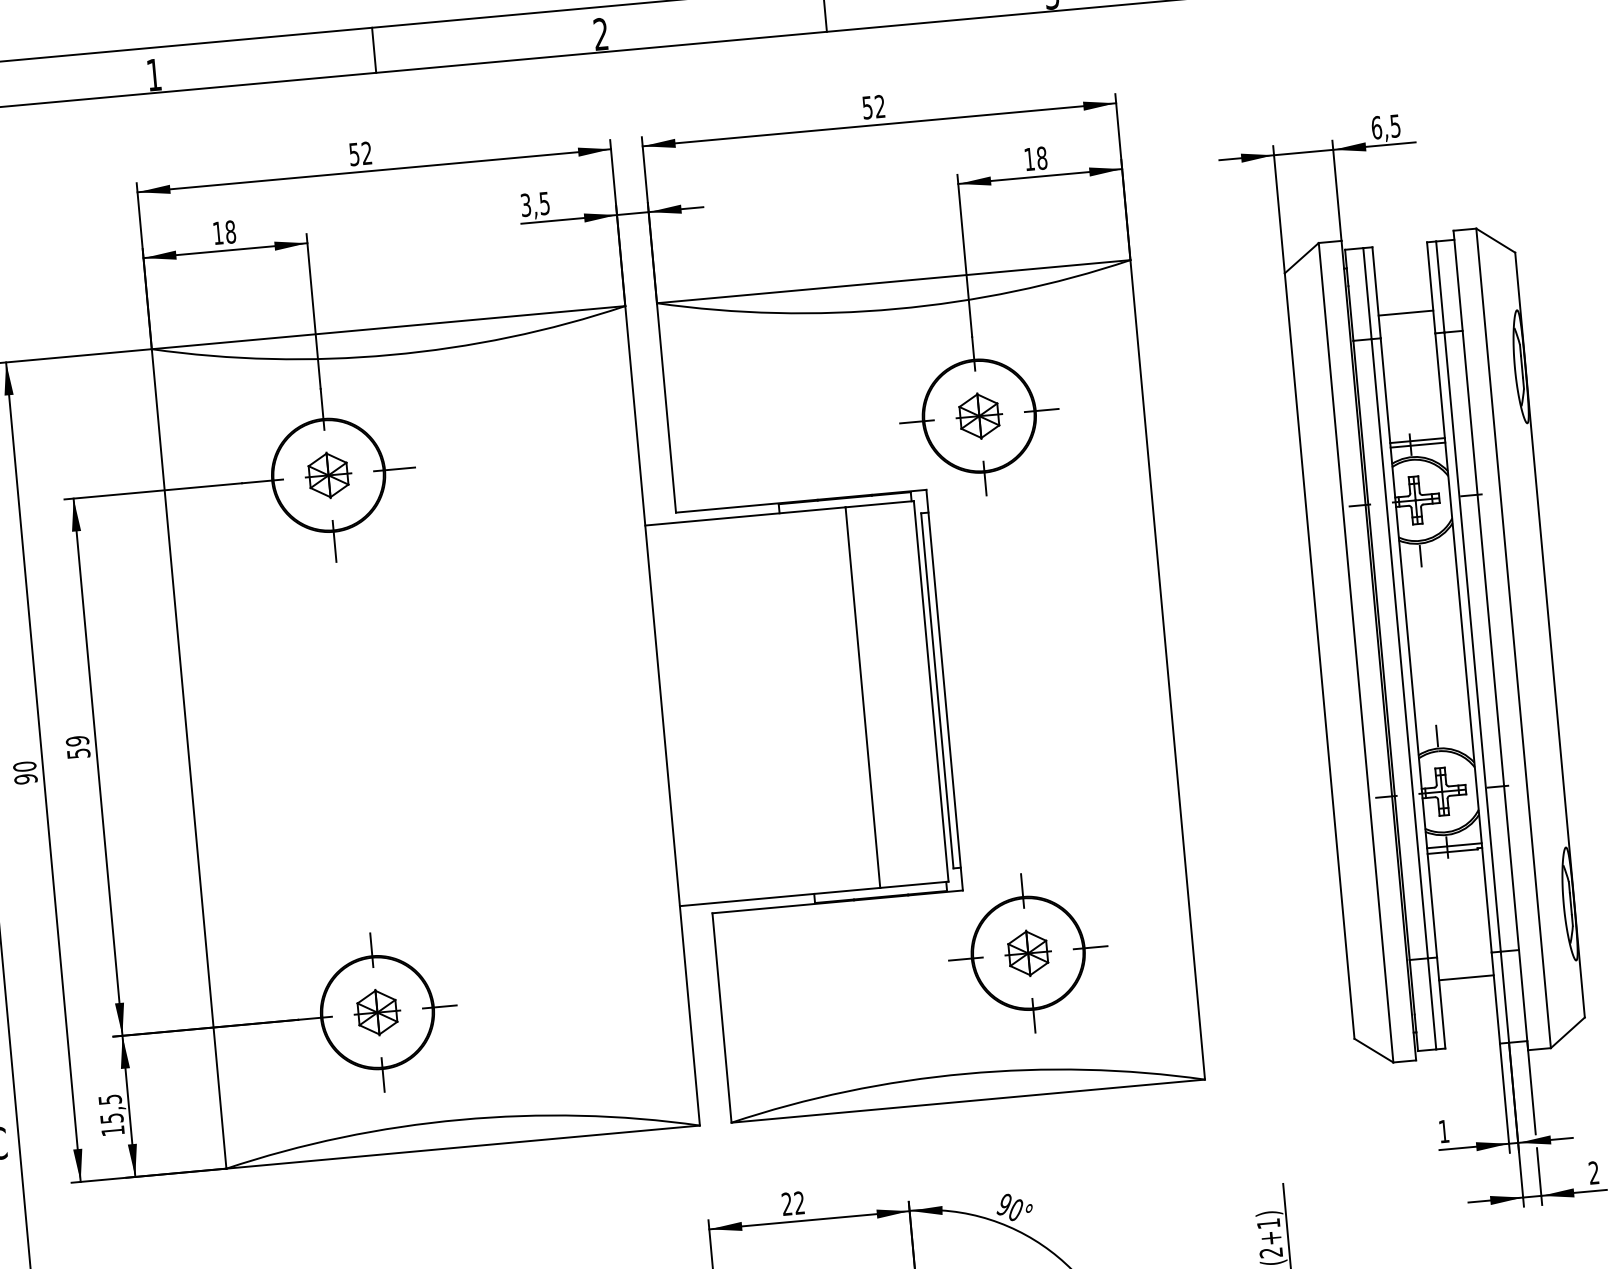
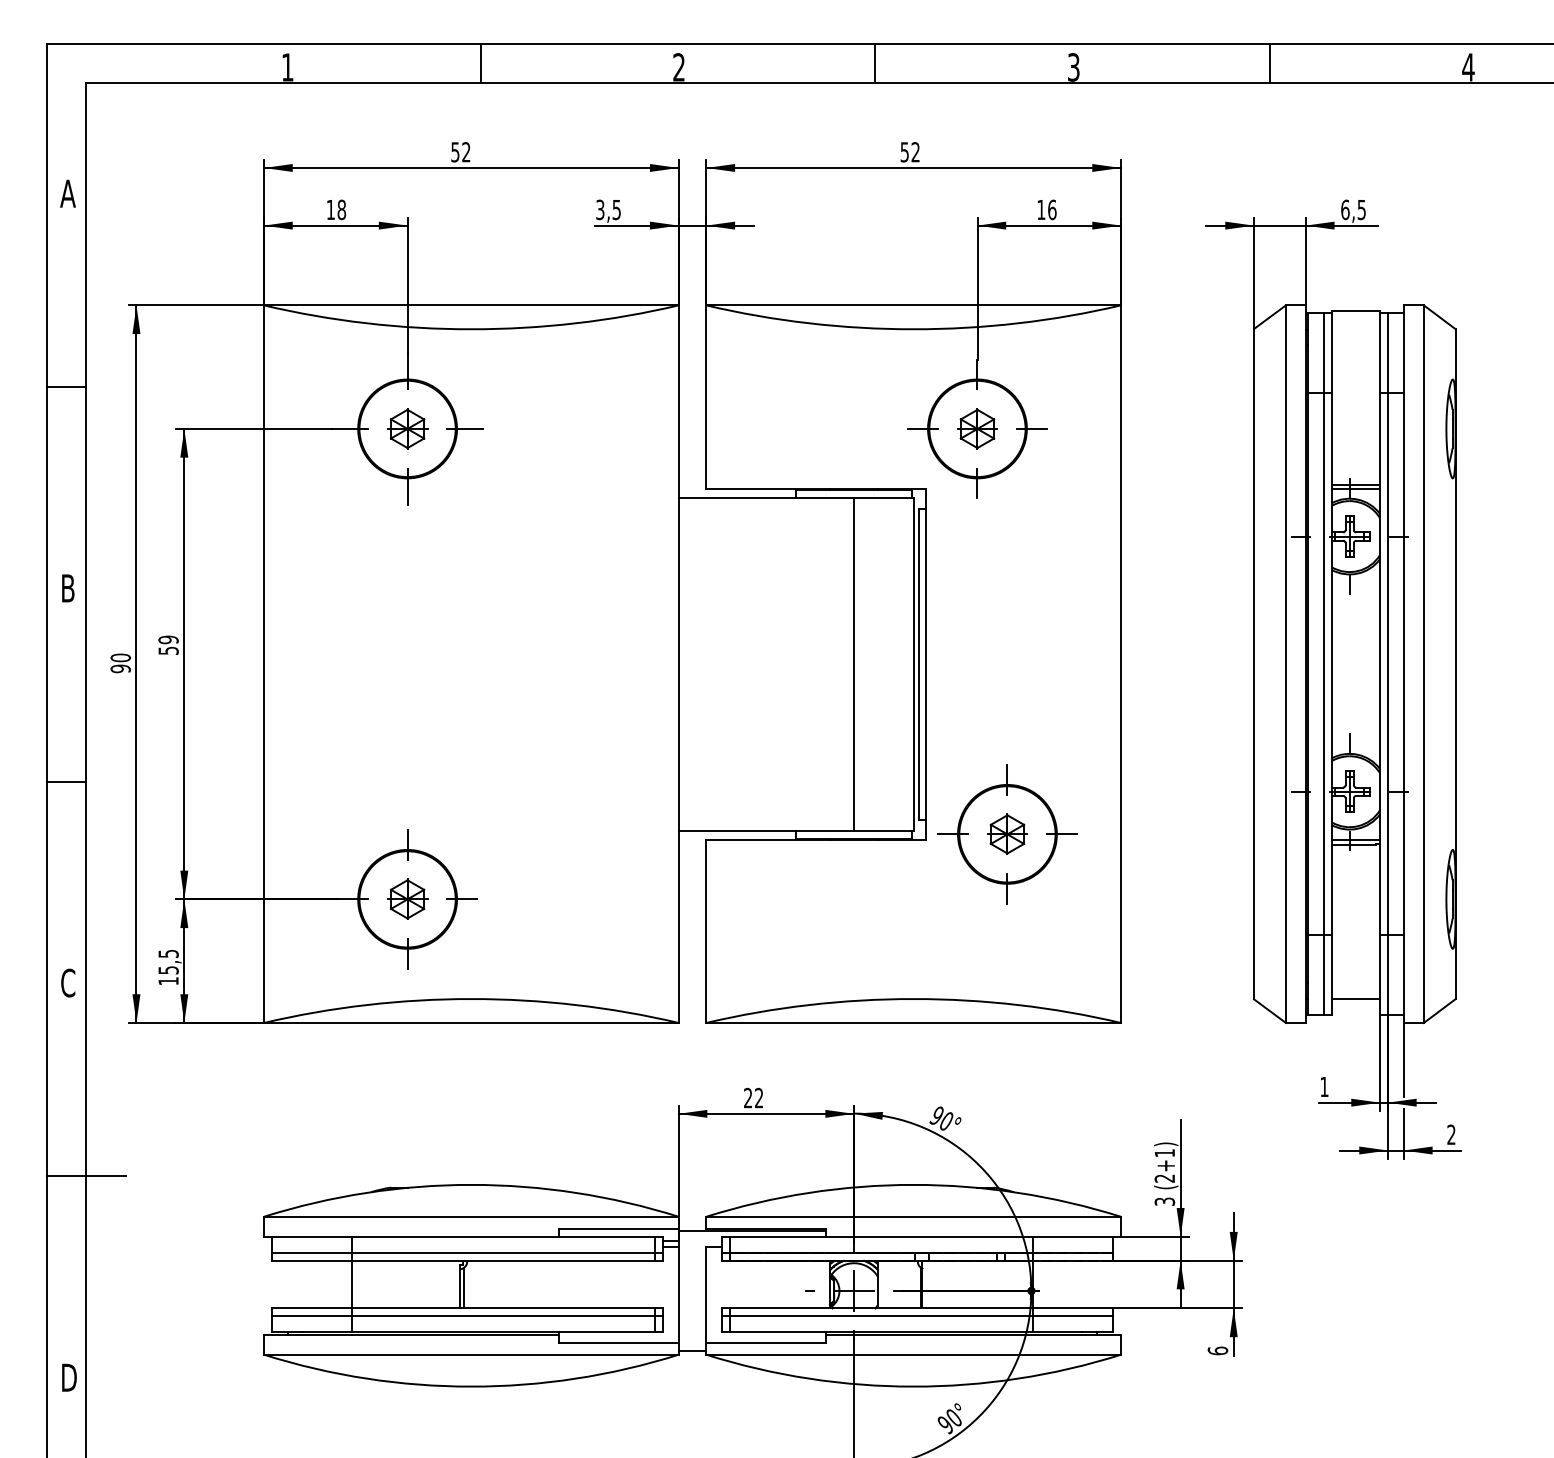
text: (1042, 157) -> (1052, 209), 18 -> 16
line: (1406, 313) -> (1356, 311), moved
part: (1028, 953) -> (1007, 834), moved
line: (1466, 978) -> (1356, 999), moved

